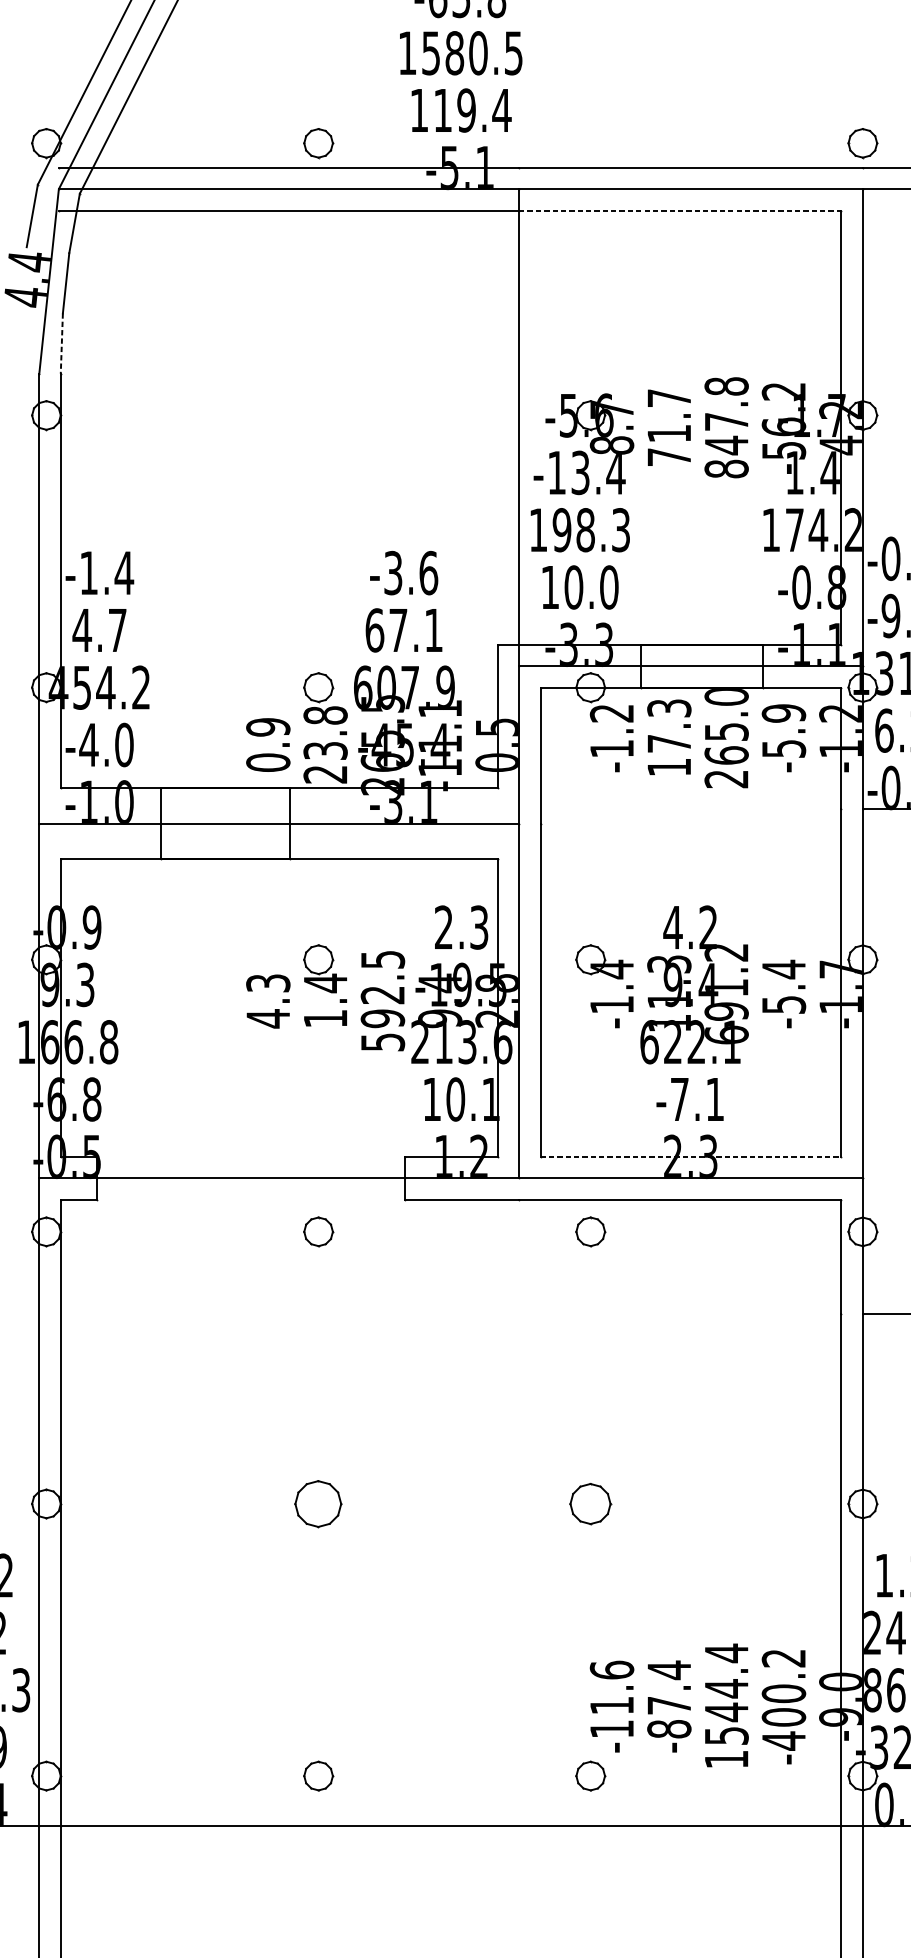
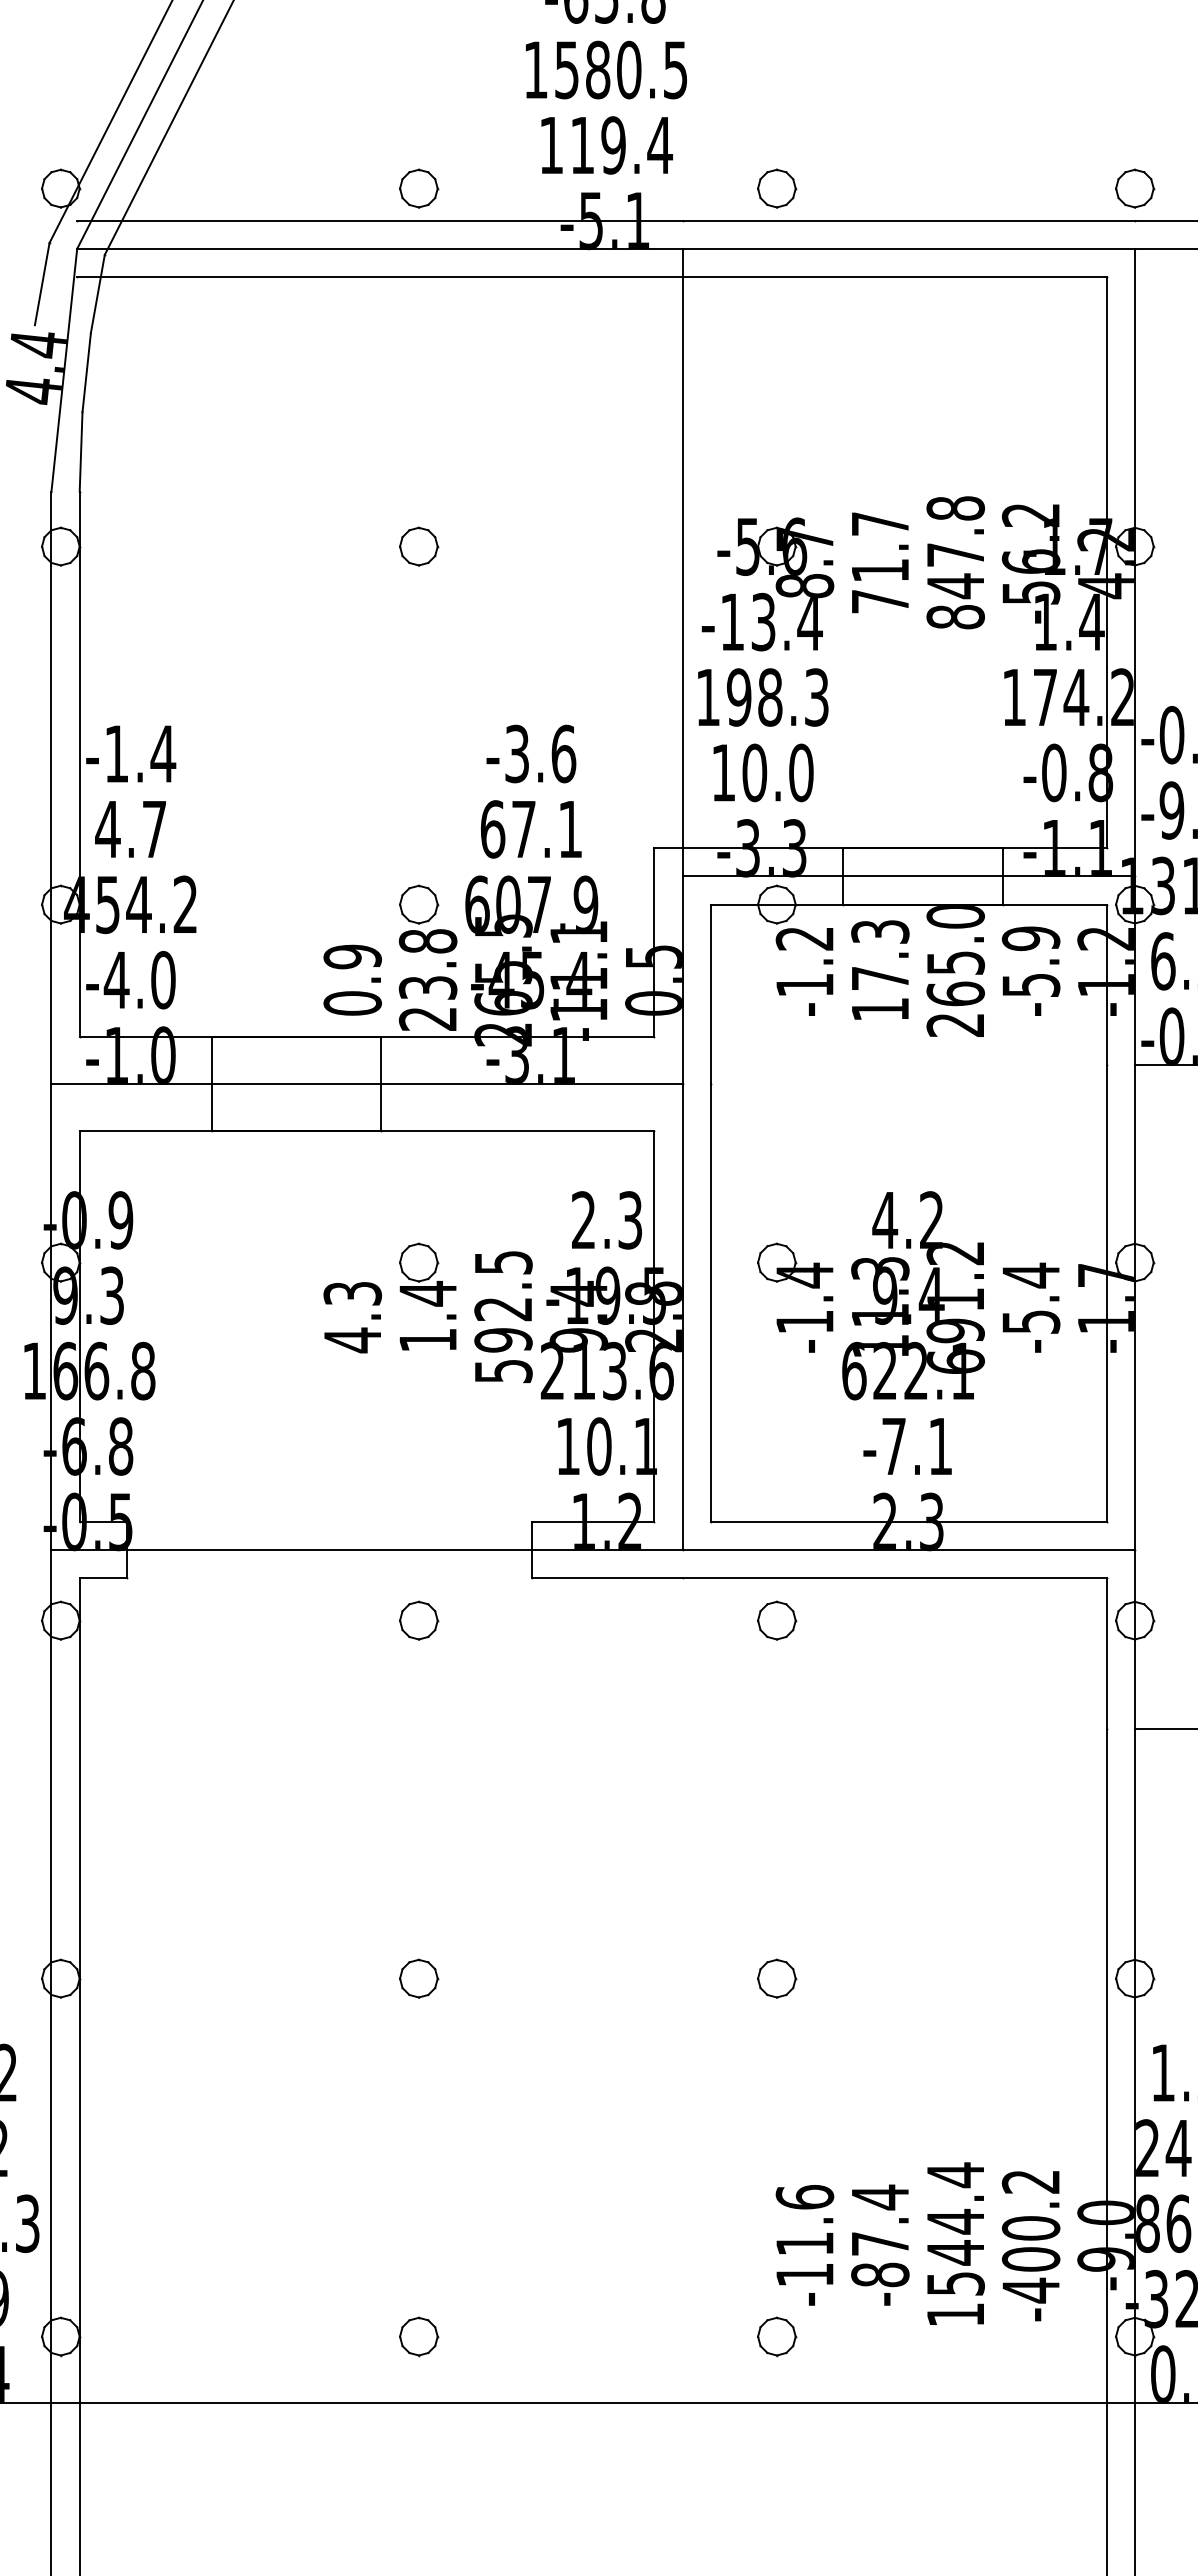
part: (591, 143) -> (777, 188), added
line: (680, 210) -> (894, 277), dashed -> solid
line: (62, 343) -> (81, 452), dashed -> solid
part: (319, 415) -> (419, 546), added
line: (690, 1156) -> (908, 1521), dashed -> solid
part: (319, 1503) -> (419, 1978), size x0.62
part: (591, 1503) -> (777, 1978), size x0.71

